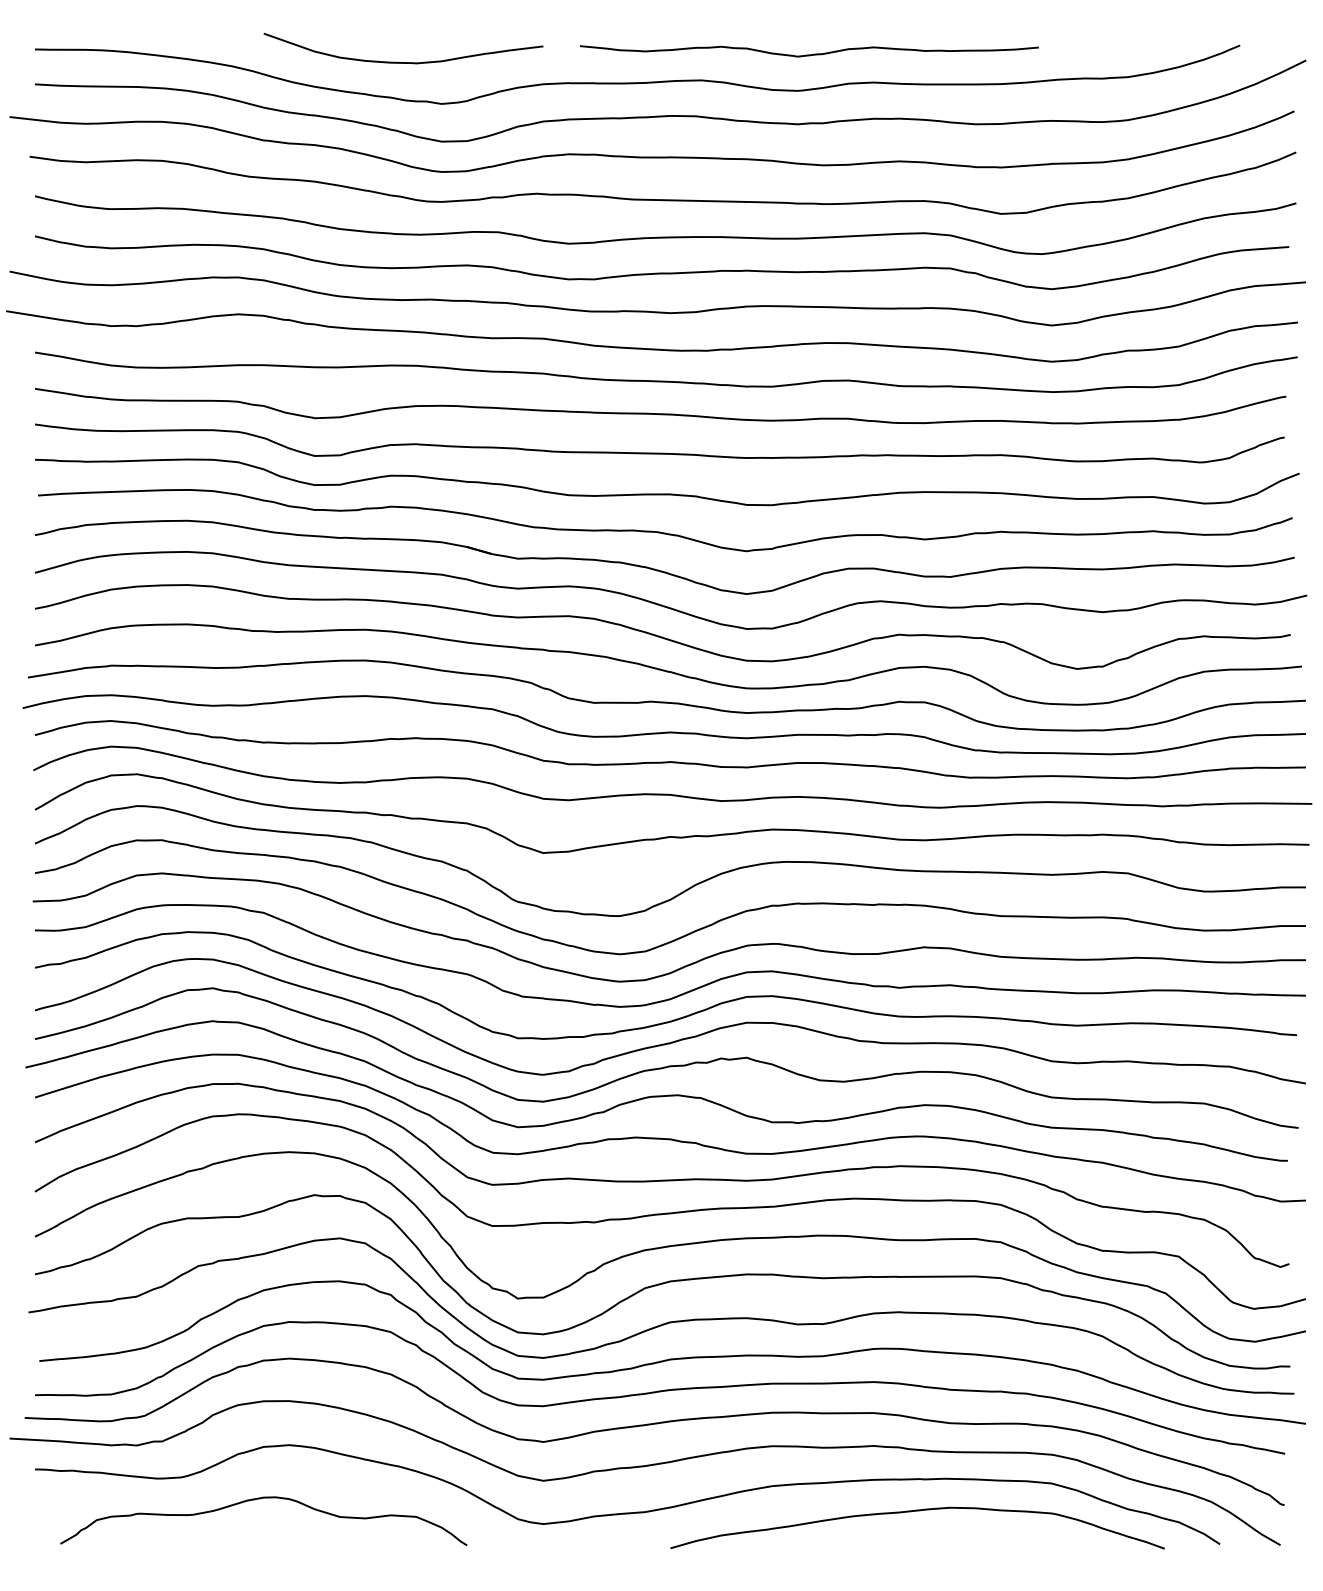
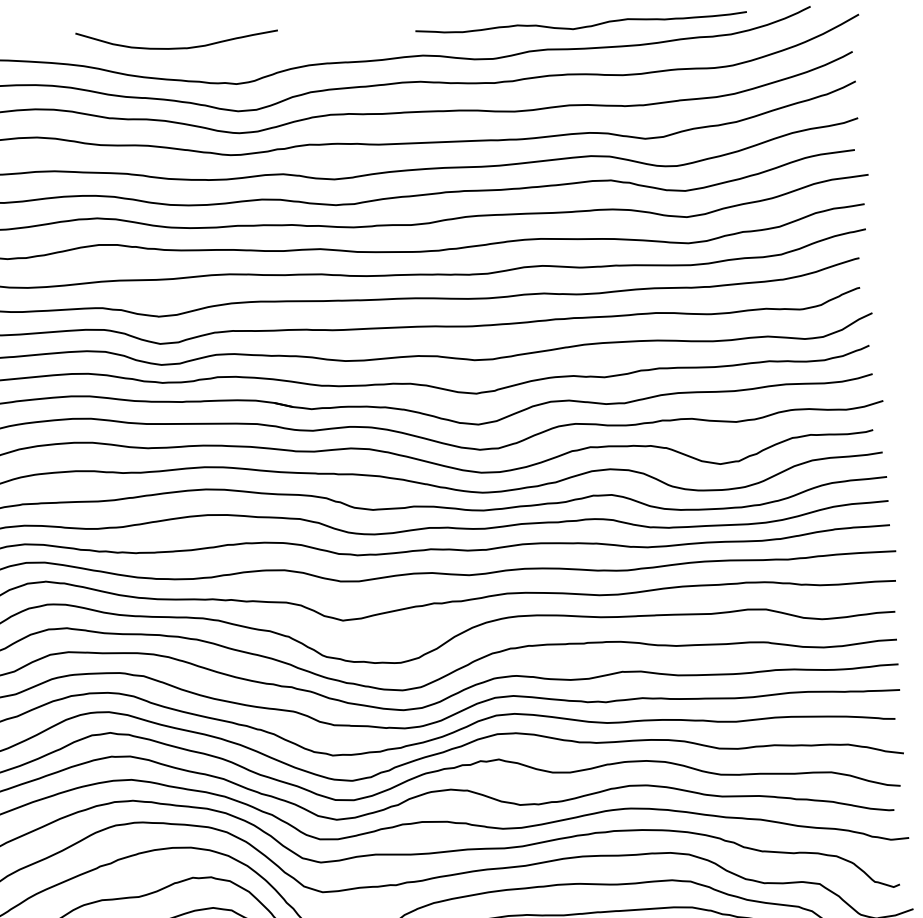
curve: (809, 54) -> (581, 27), moved
curve: (403, 62) -> (177, 48), moved

